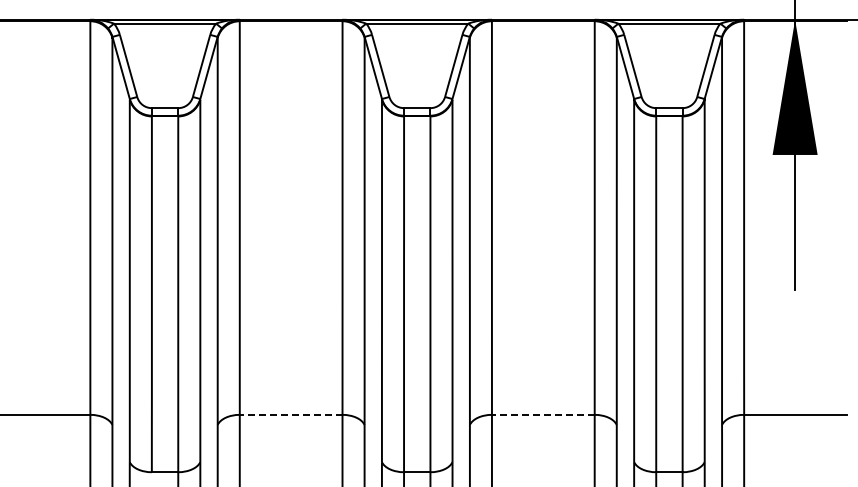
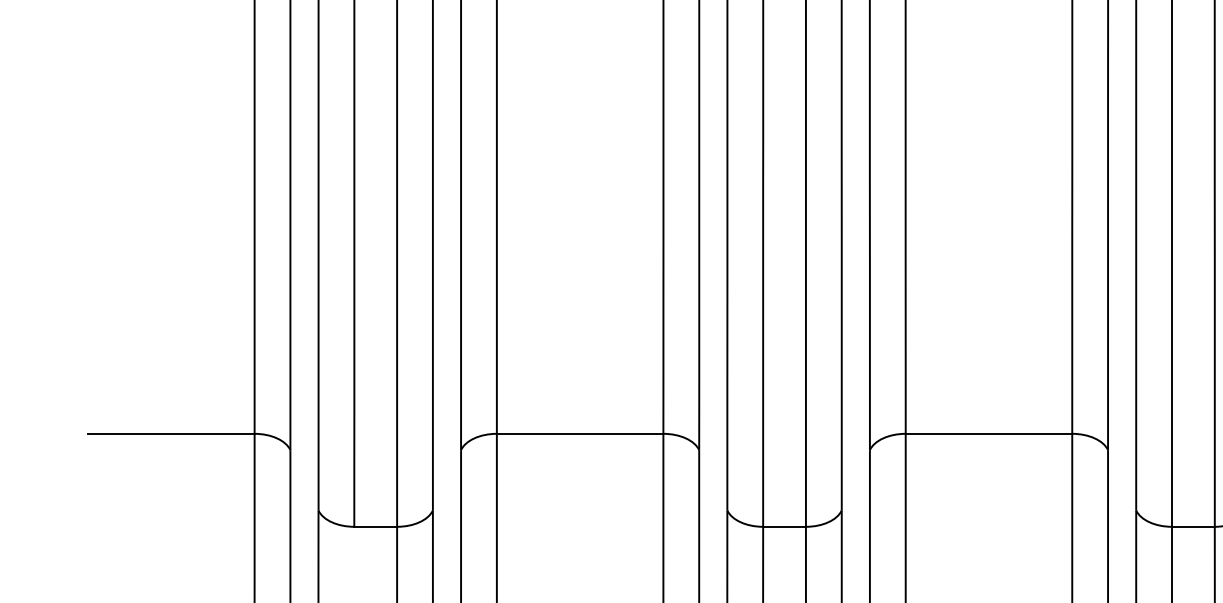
line: (290, 414) -> (579, 433), dashed -> solid
line: (542, 414) -> (987, 433), dashed -> solid

